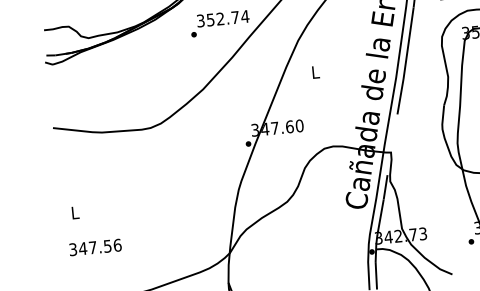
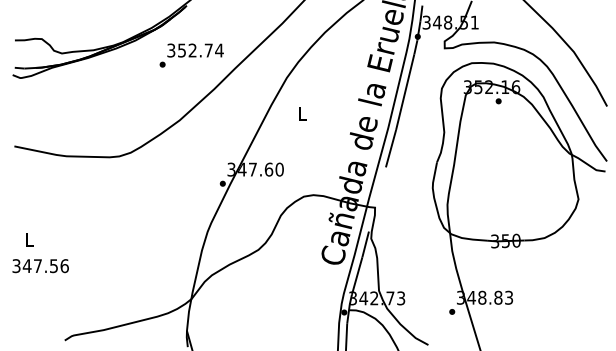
text: (219, 23) -> (191, 55), moved
text: (95, 247) -> (40, 266), moved

